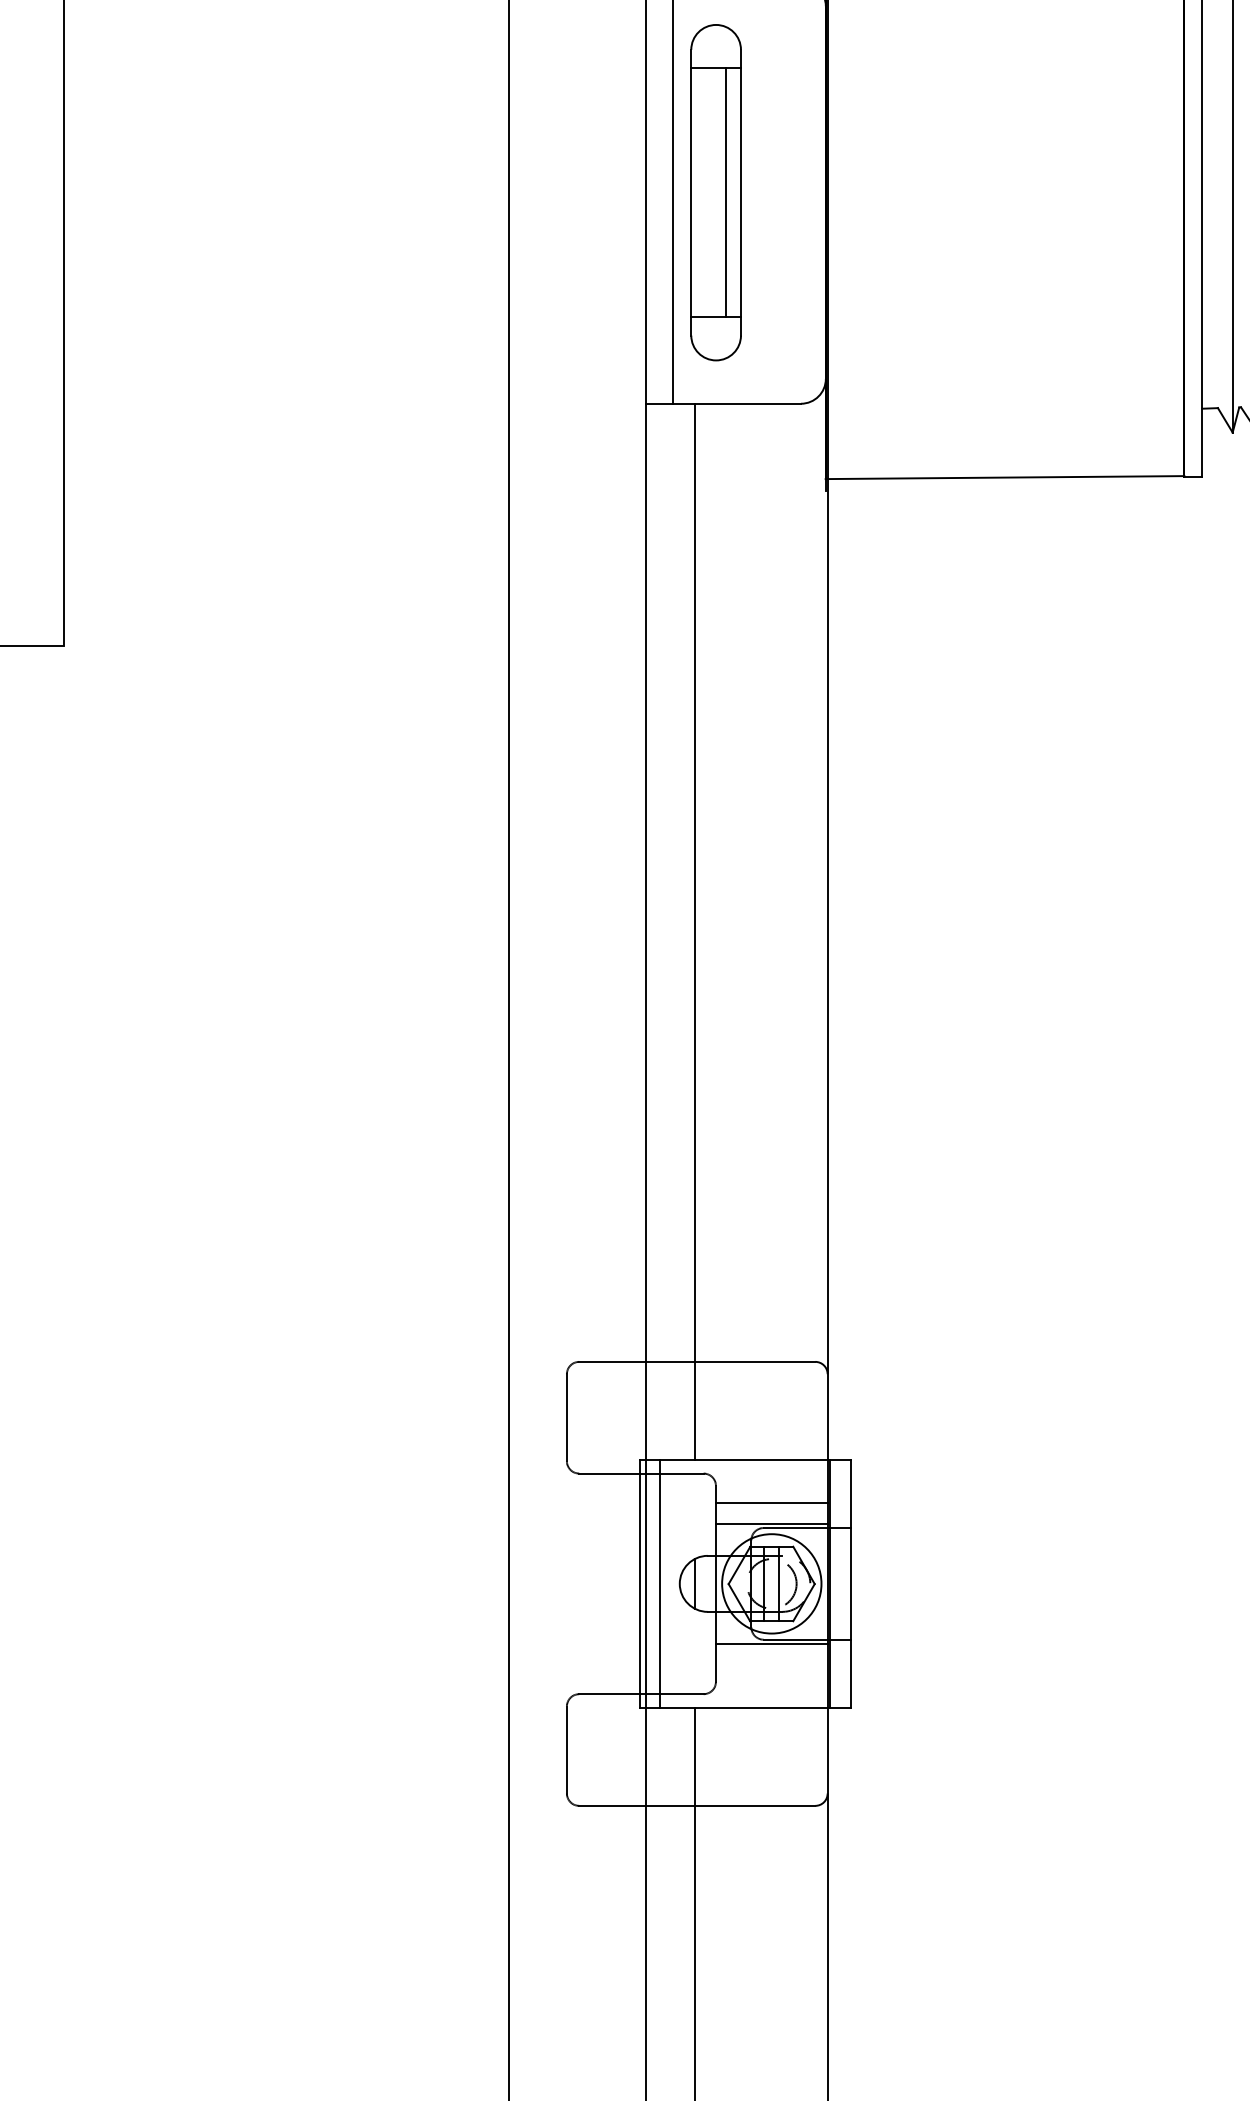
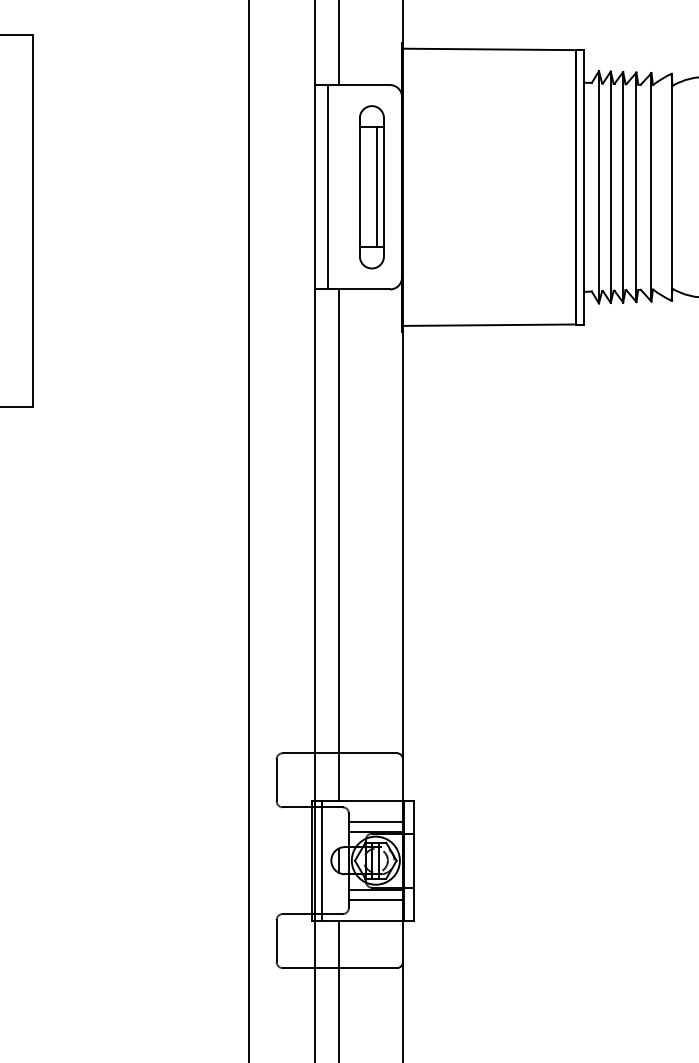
part: (715, 193) -> (371, 187), moved
line: (771, 1664) -> (375, 899), added

